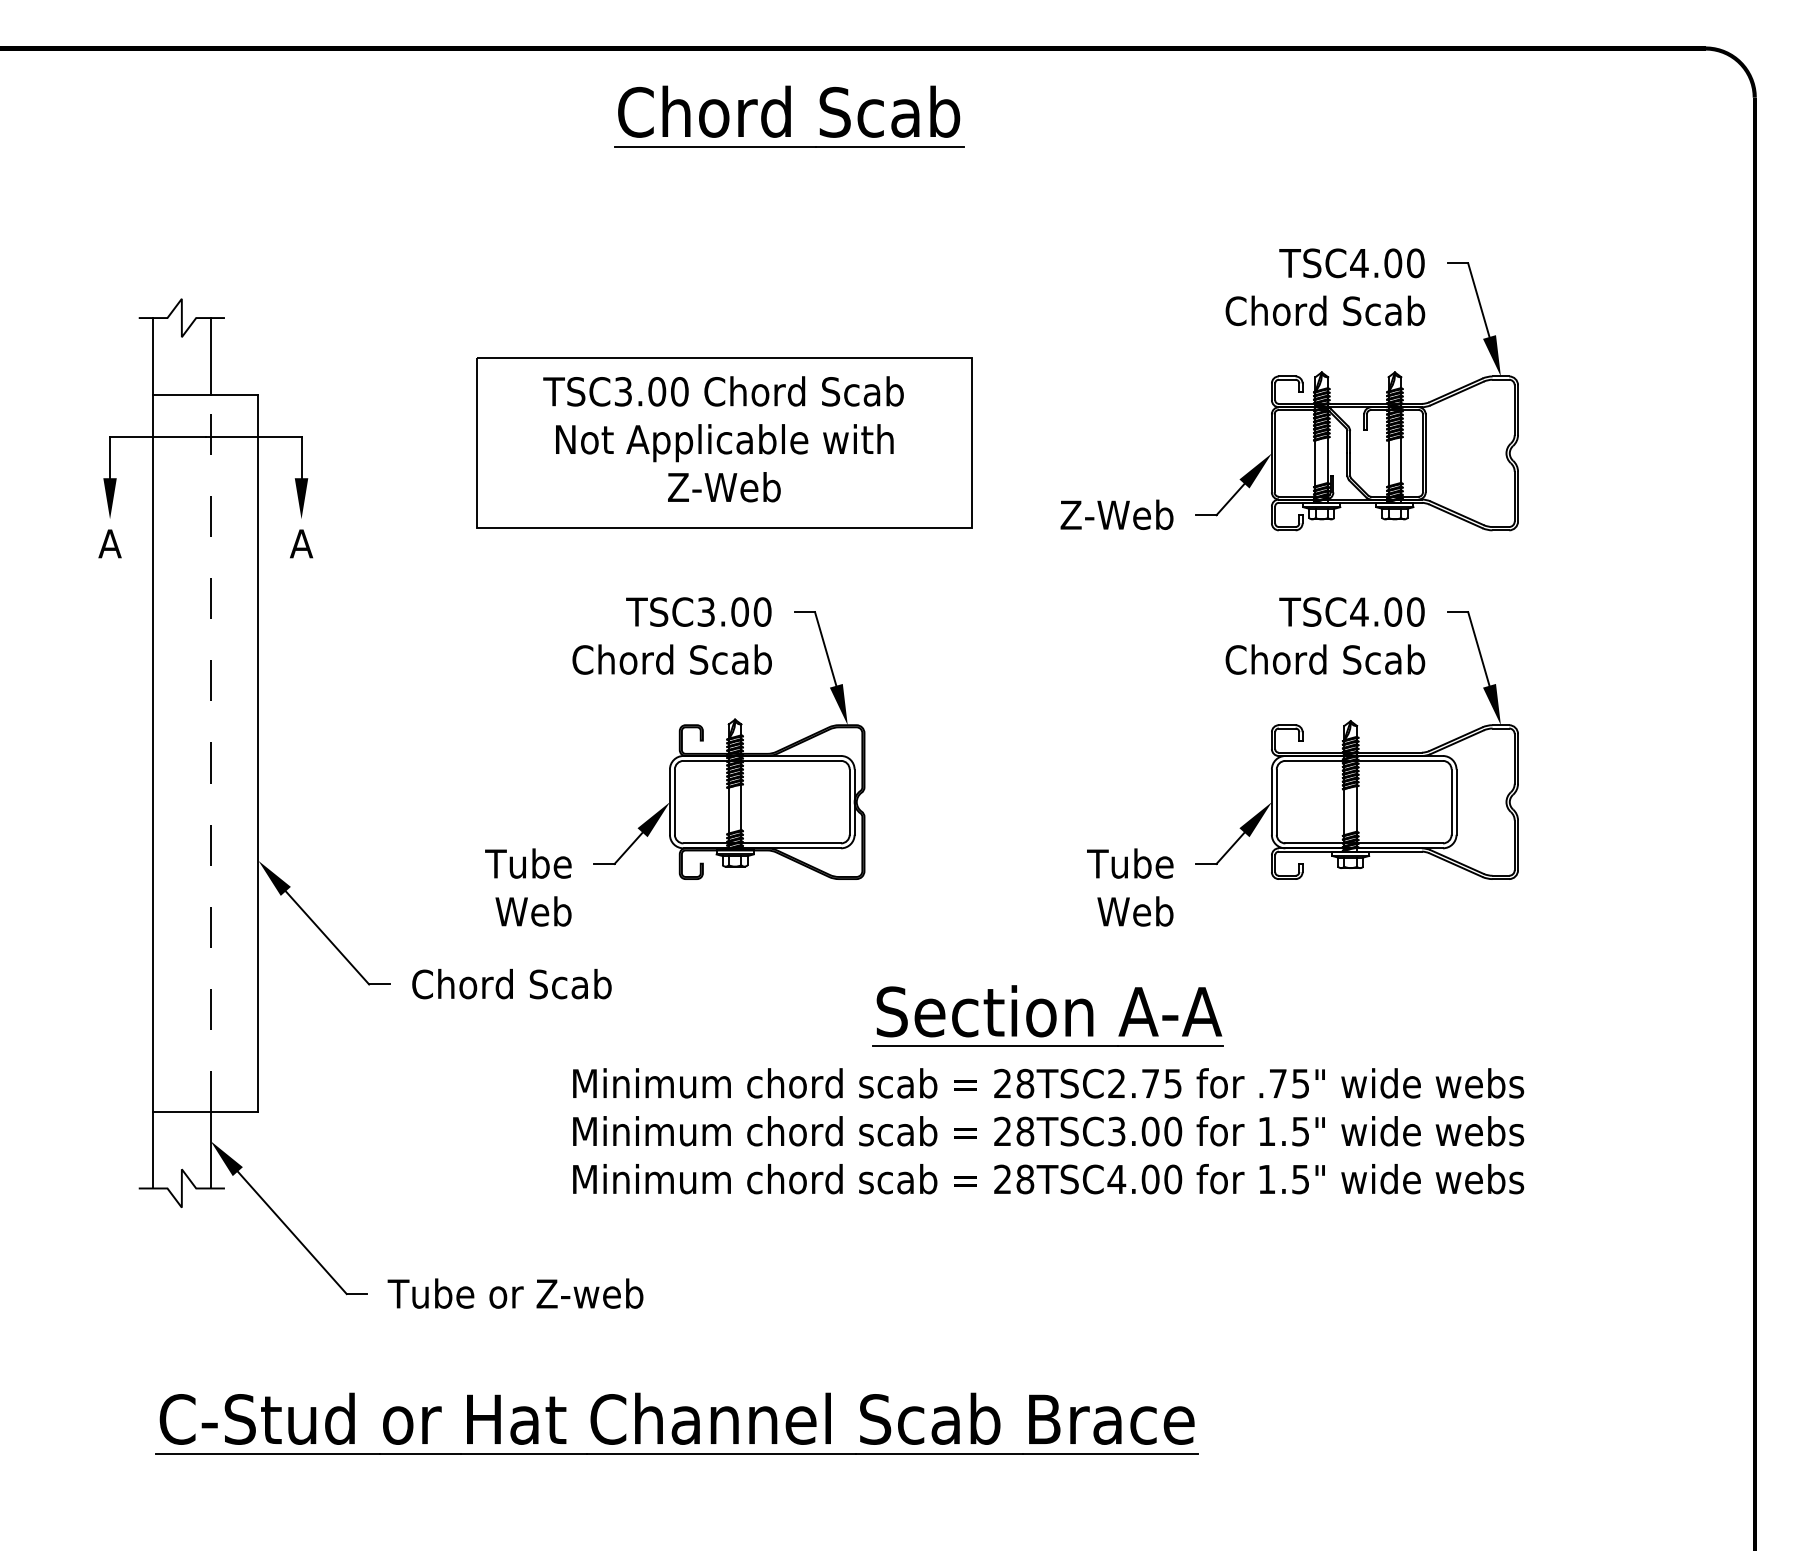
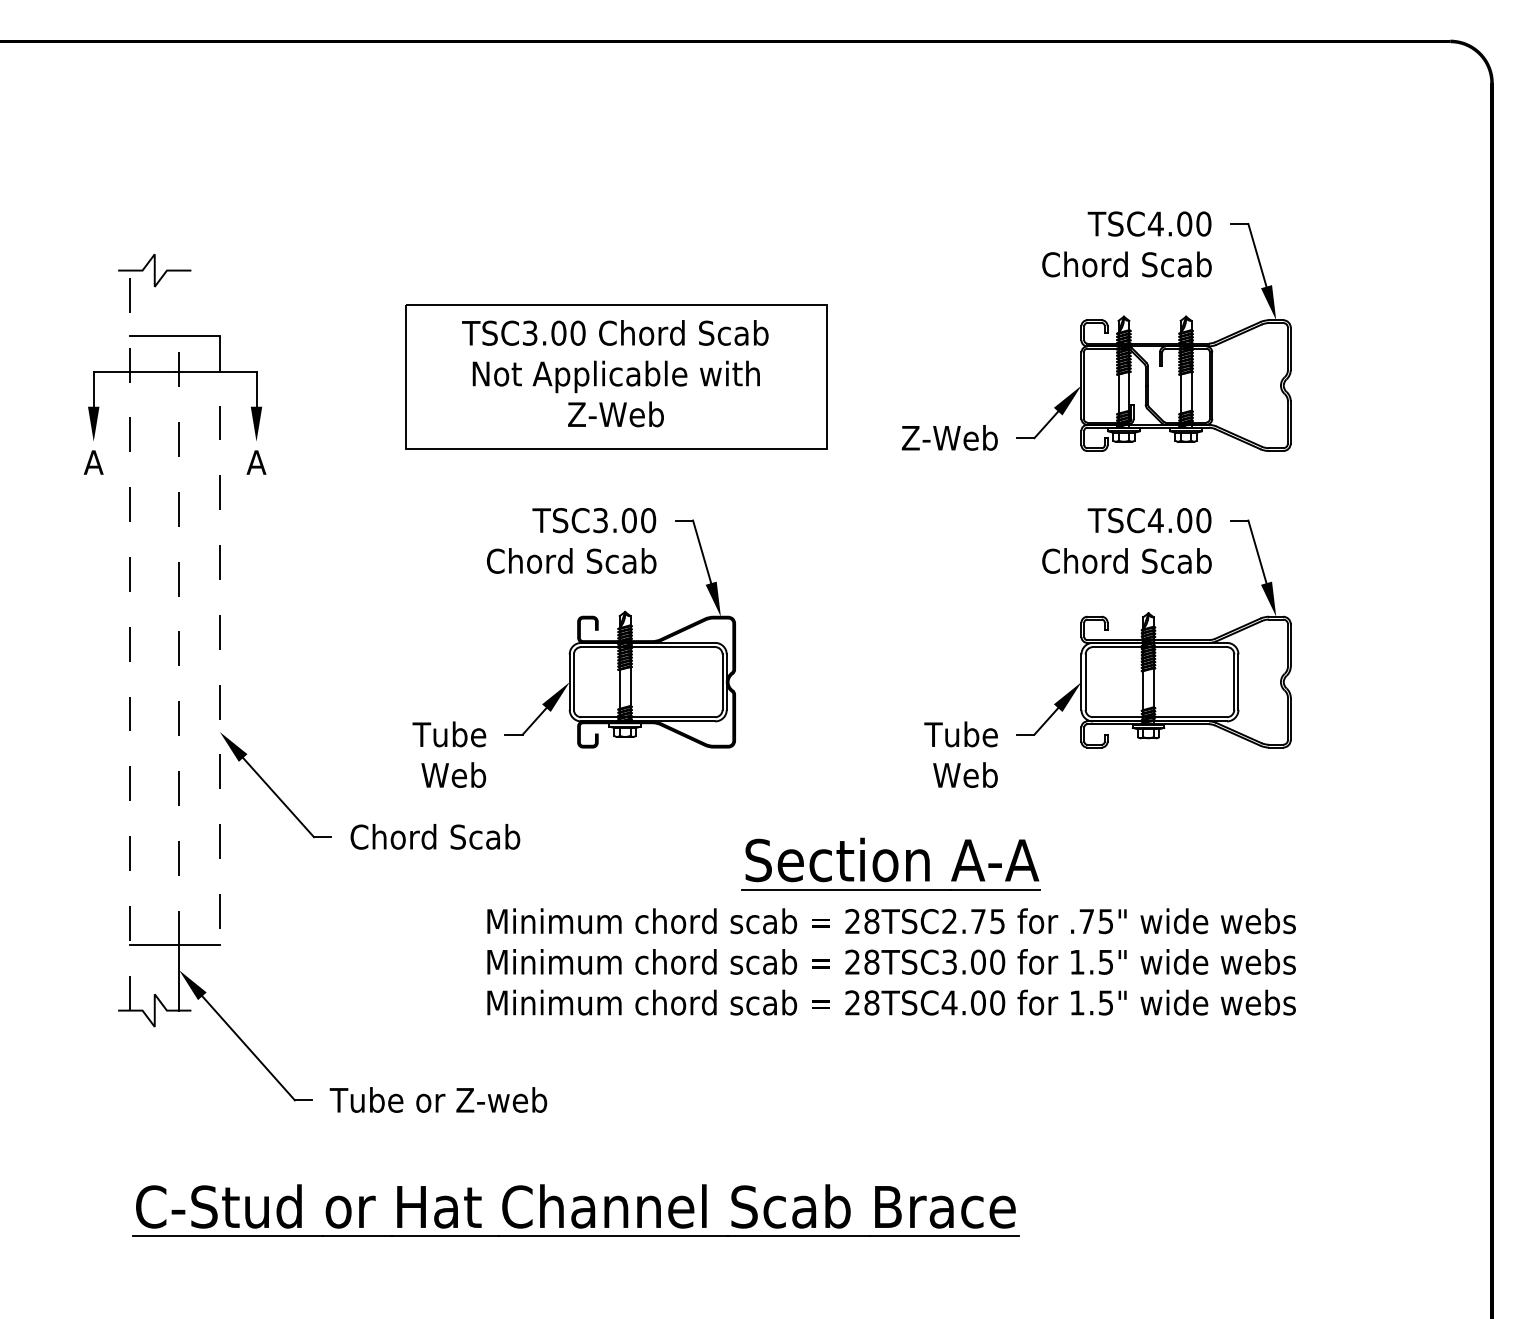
part: (788, 116) -> (670, 99), removed
line: (210, 355) -> (179, 302), removed
line: (153, 753) -> (130, 640), solid -> dashed
line: (258, 753) -> (219, 640), solid -> dashed

